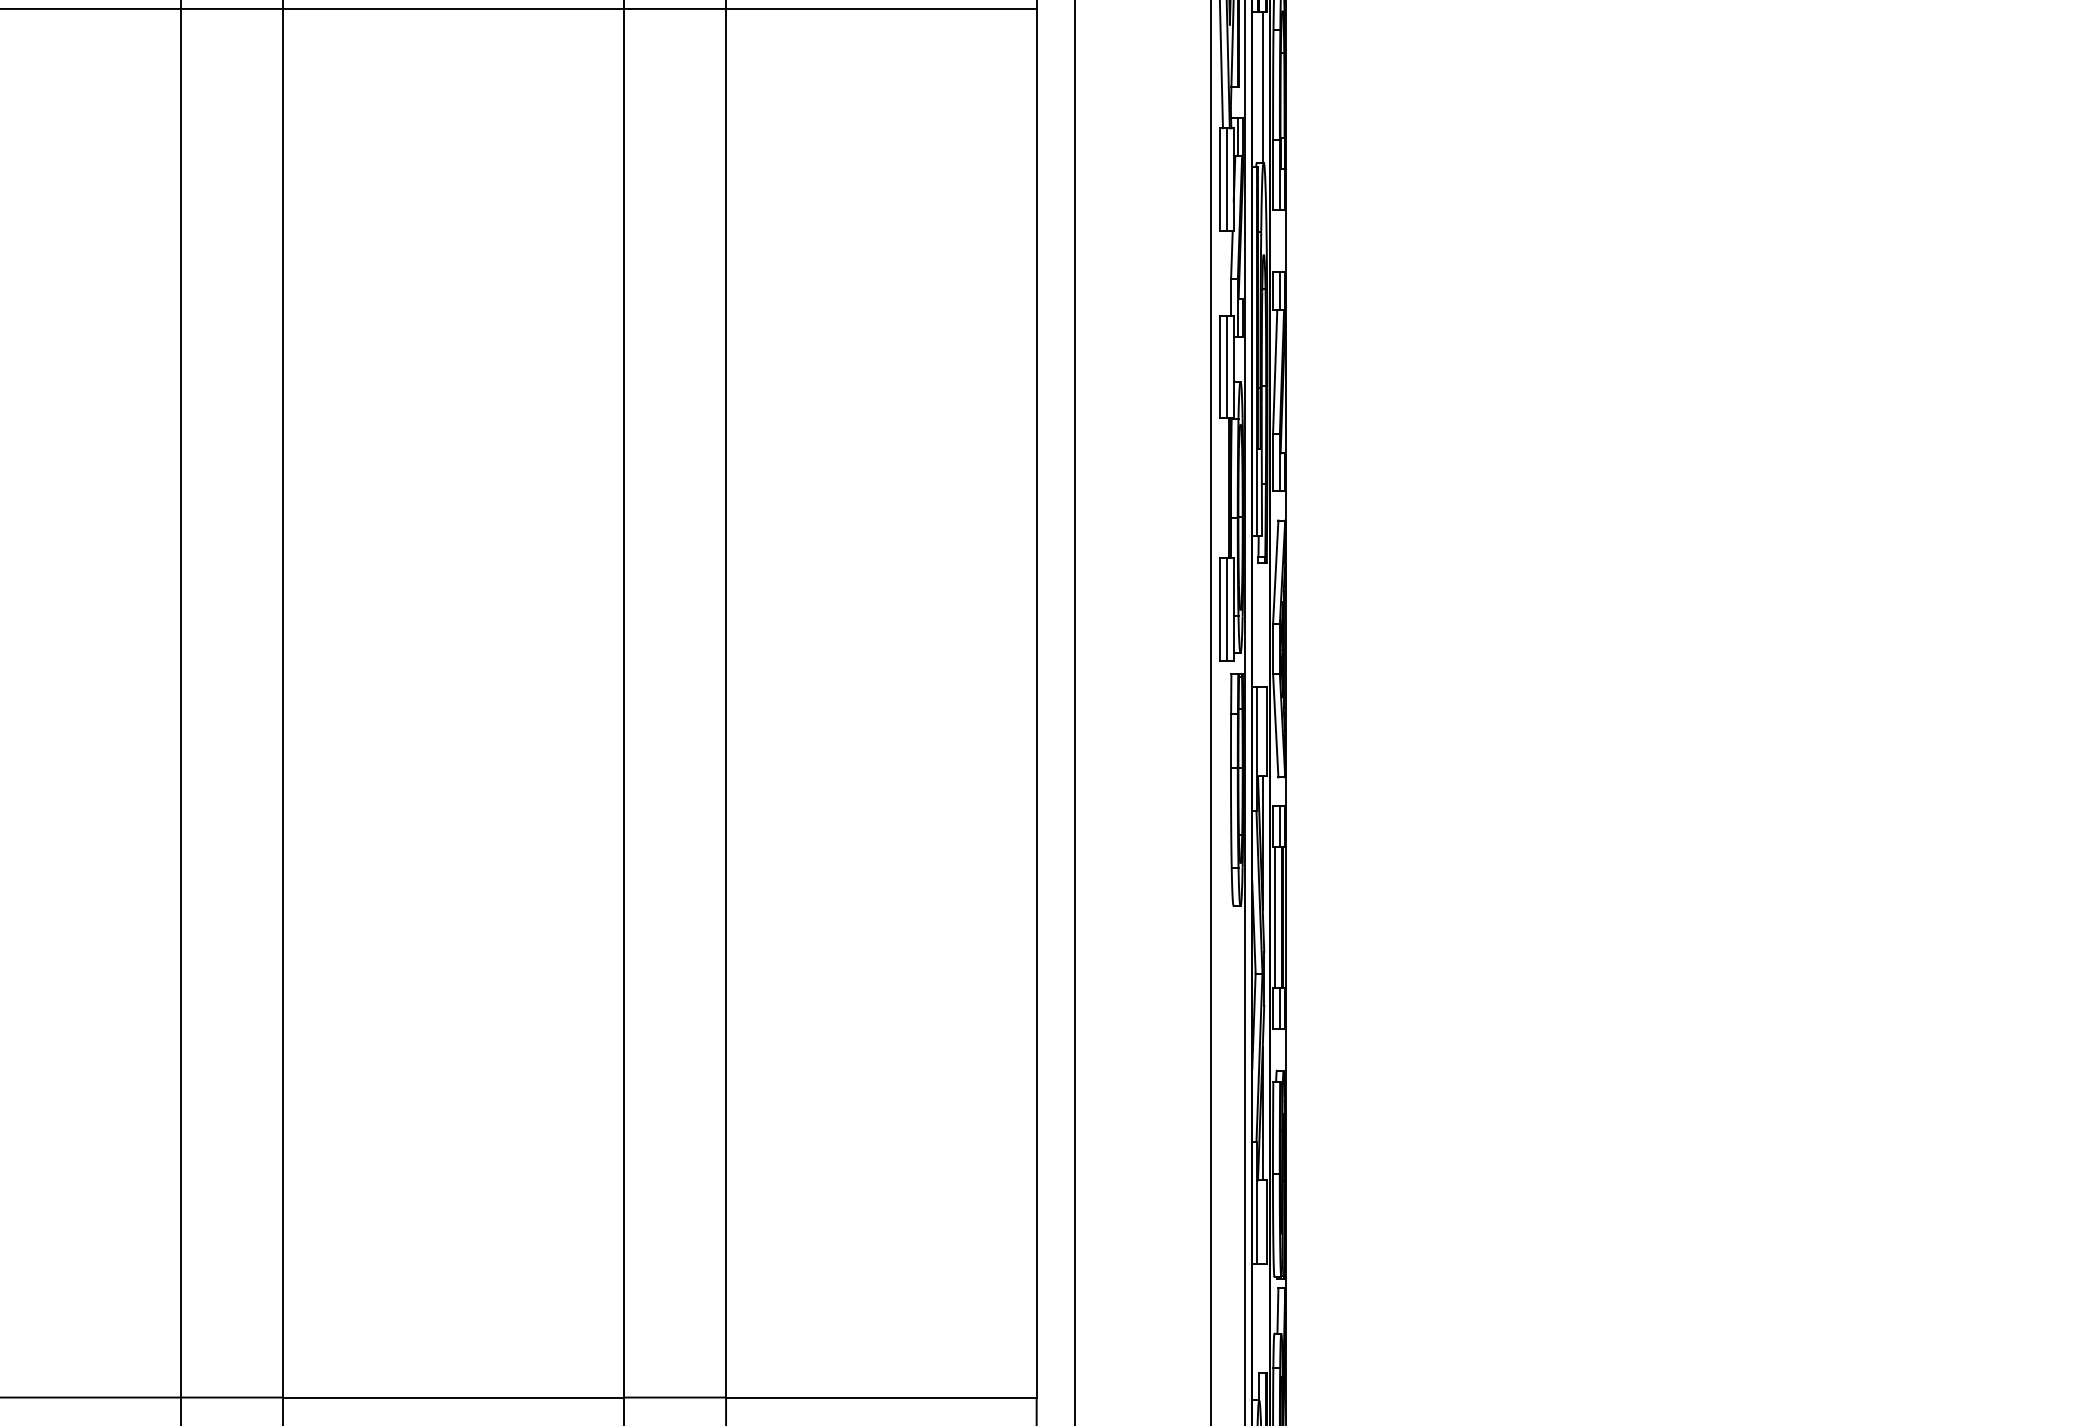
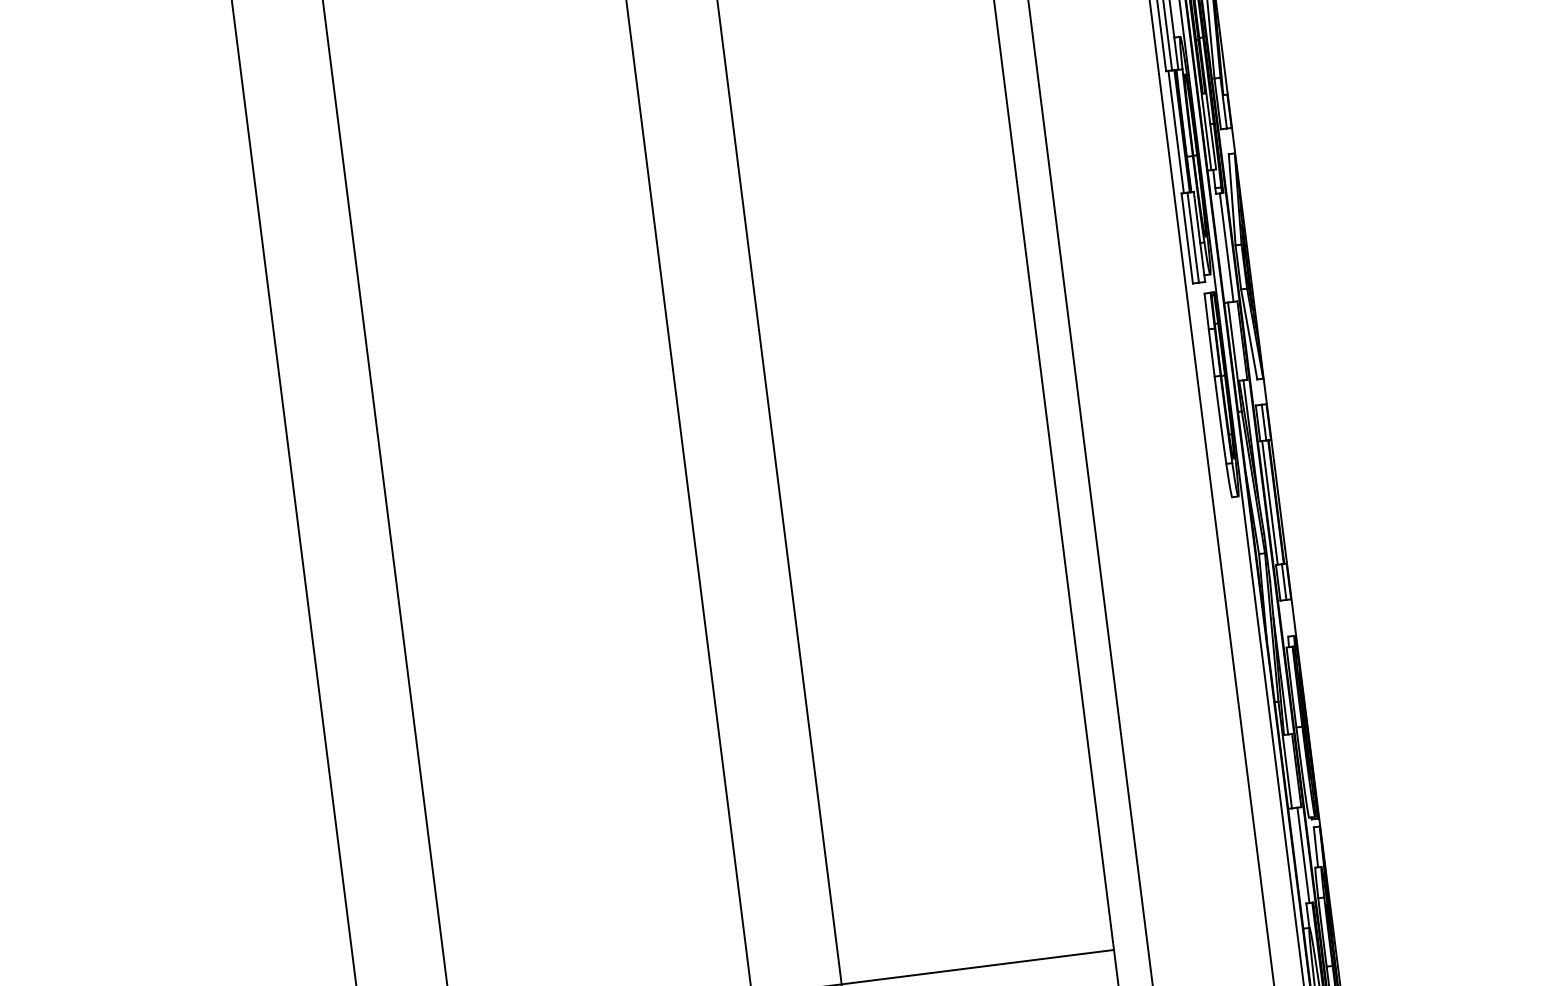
line: (1222, 487) -> (1176, 131), added
line: (1262, 624) -> (1226, 247), added
line: (1262, 1317) -> (1303, 854), added

